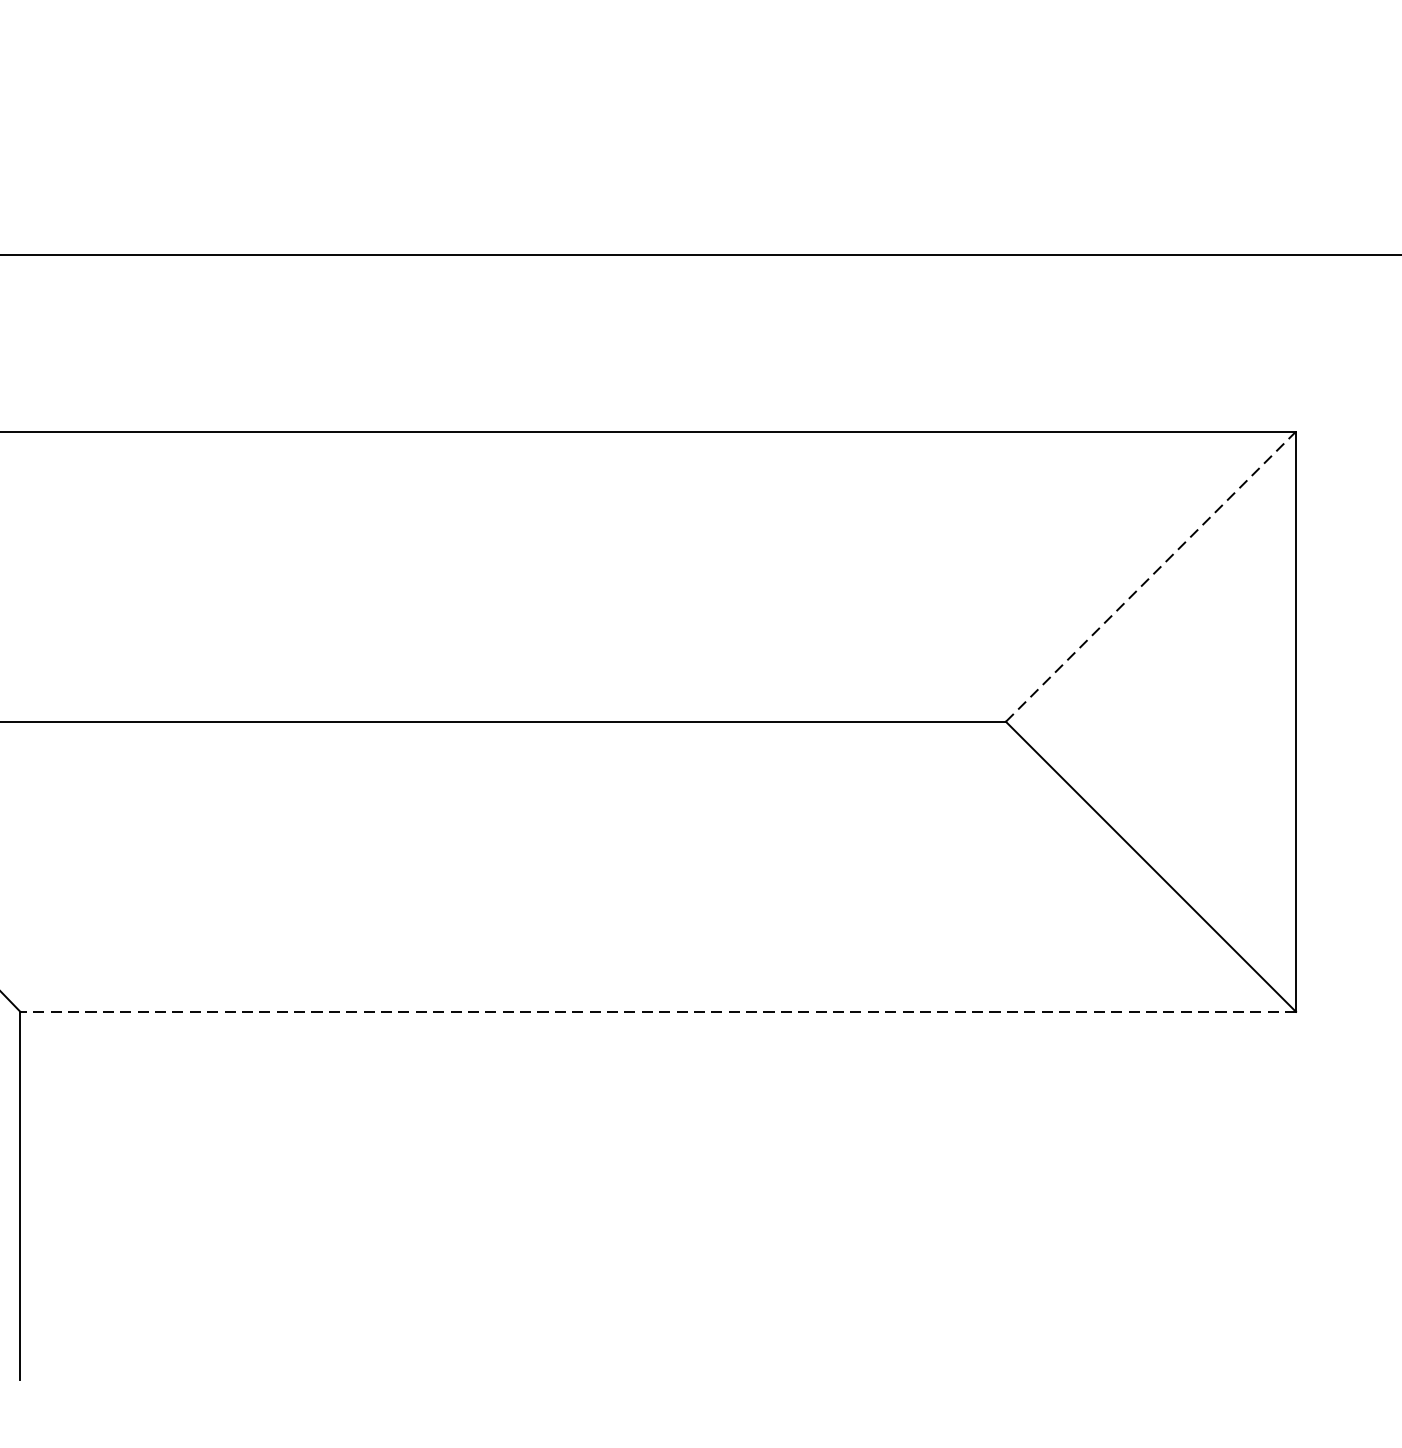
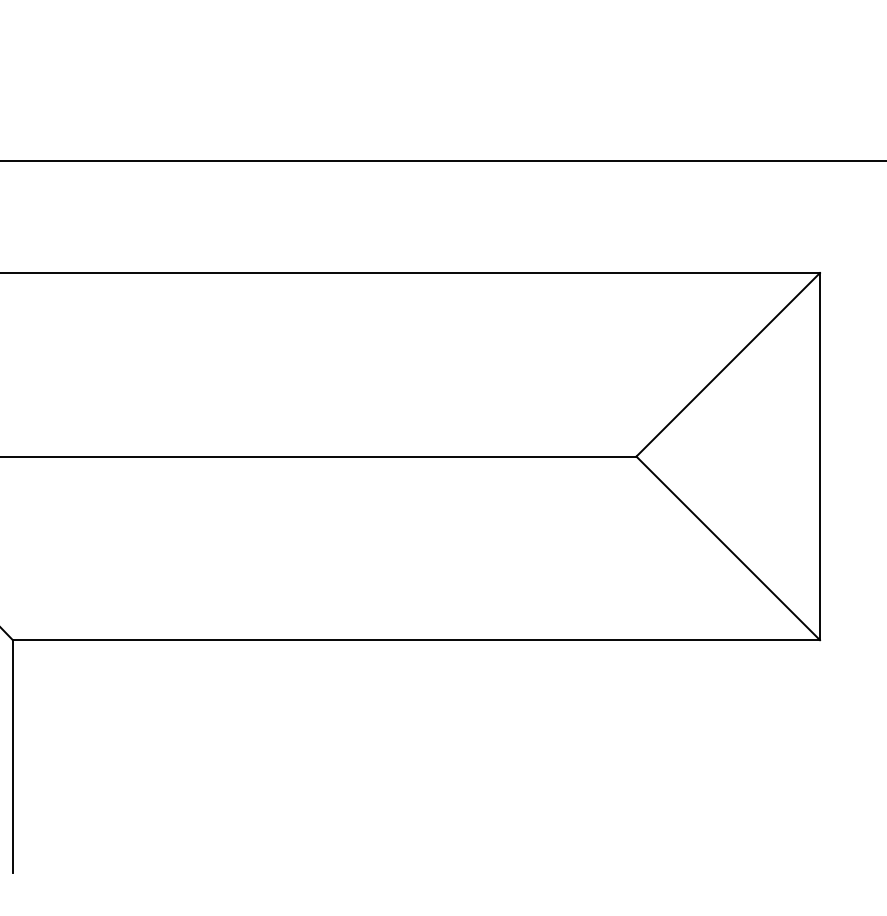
line: (1151, 576) -> (728, 364), dashed -> solid
line: (658, 1012) -> (416, 640), dashed -> solid

